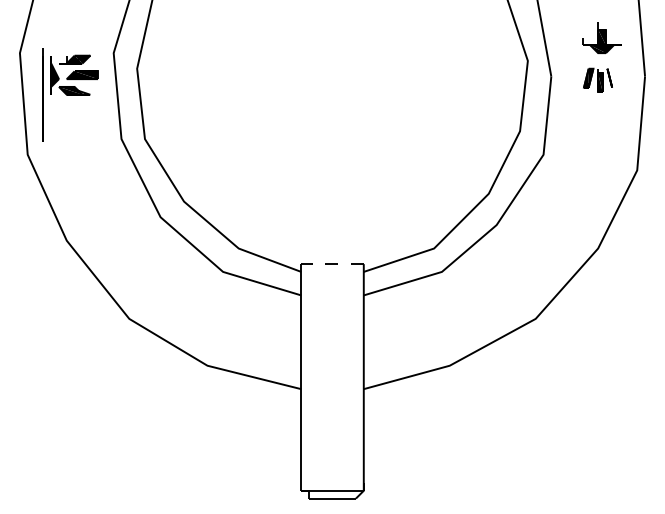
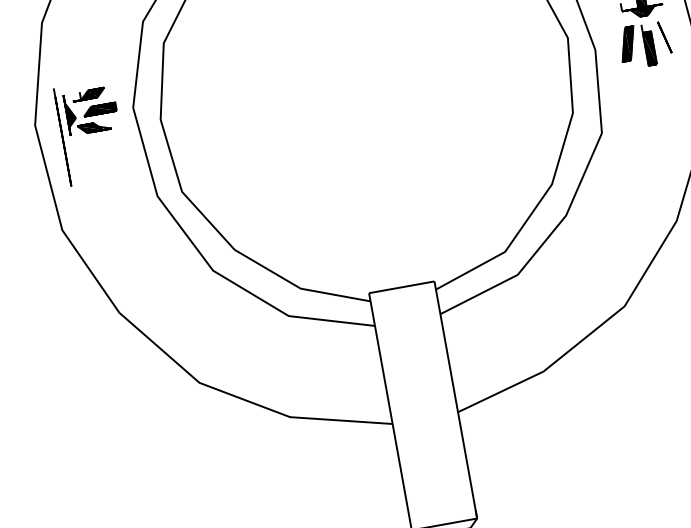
part: (597, 80) -> (644, 45), size x1.67
part: (70, 94) -> (90, 132), moved
line: (332, 264) -> (401, 287), dashed -> solid

